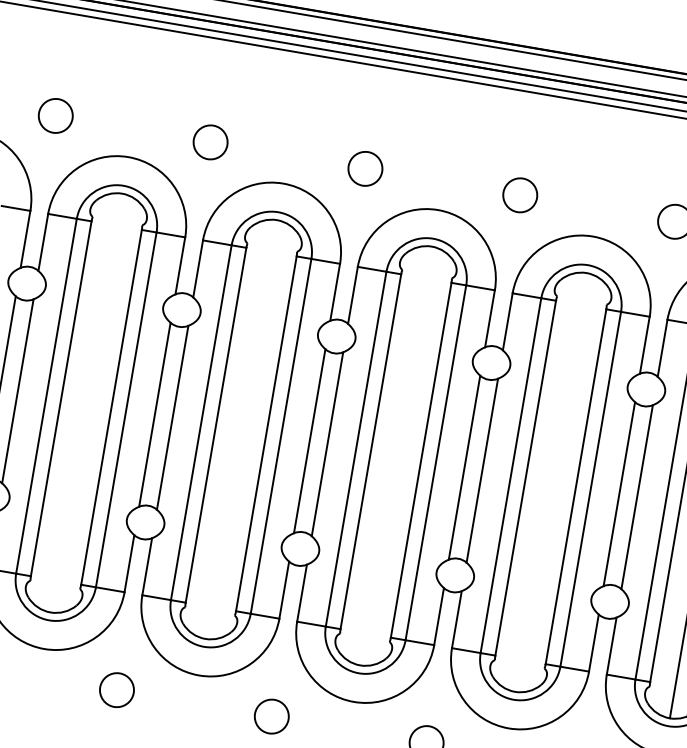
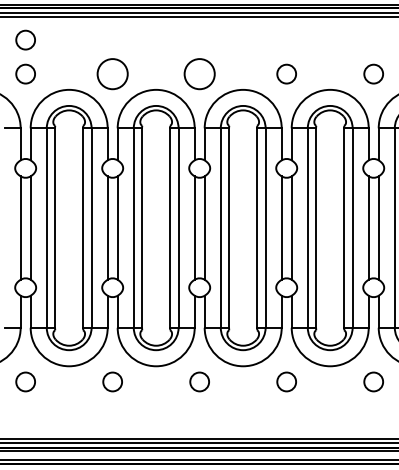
circle: (65, 54) -> (25, 39), added
circle: (210, 141) -> (112, 73), size x1.6
circle: (365, 167) -> (199, 73), size x1.6

